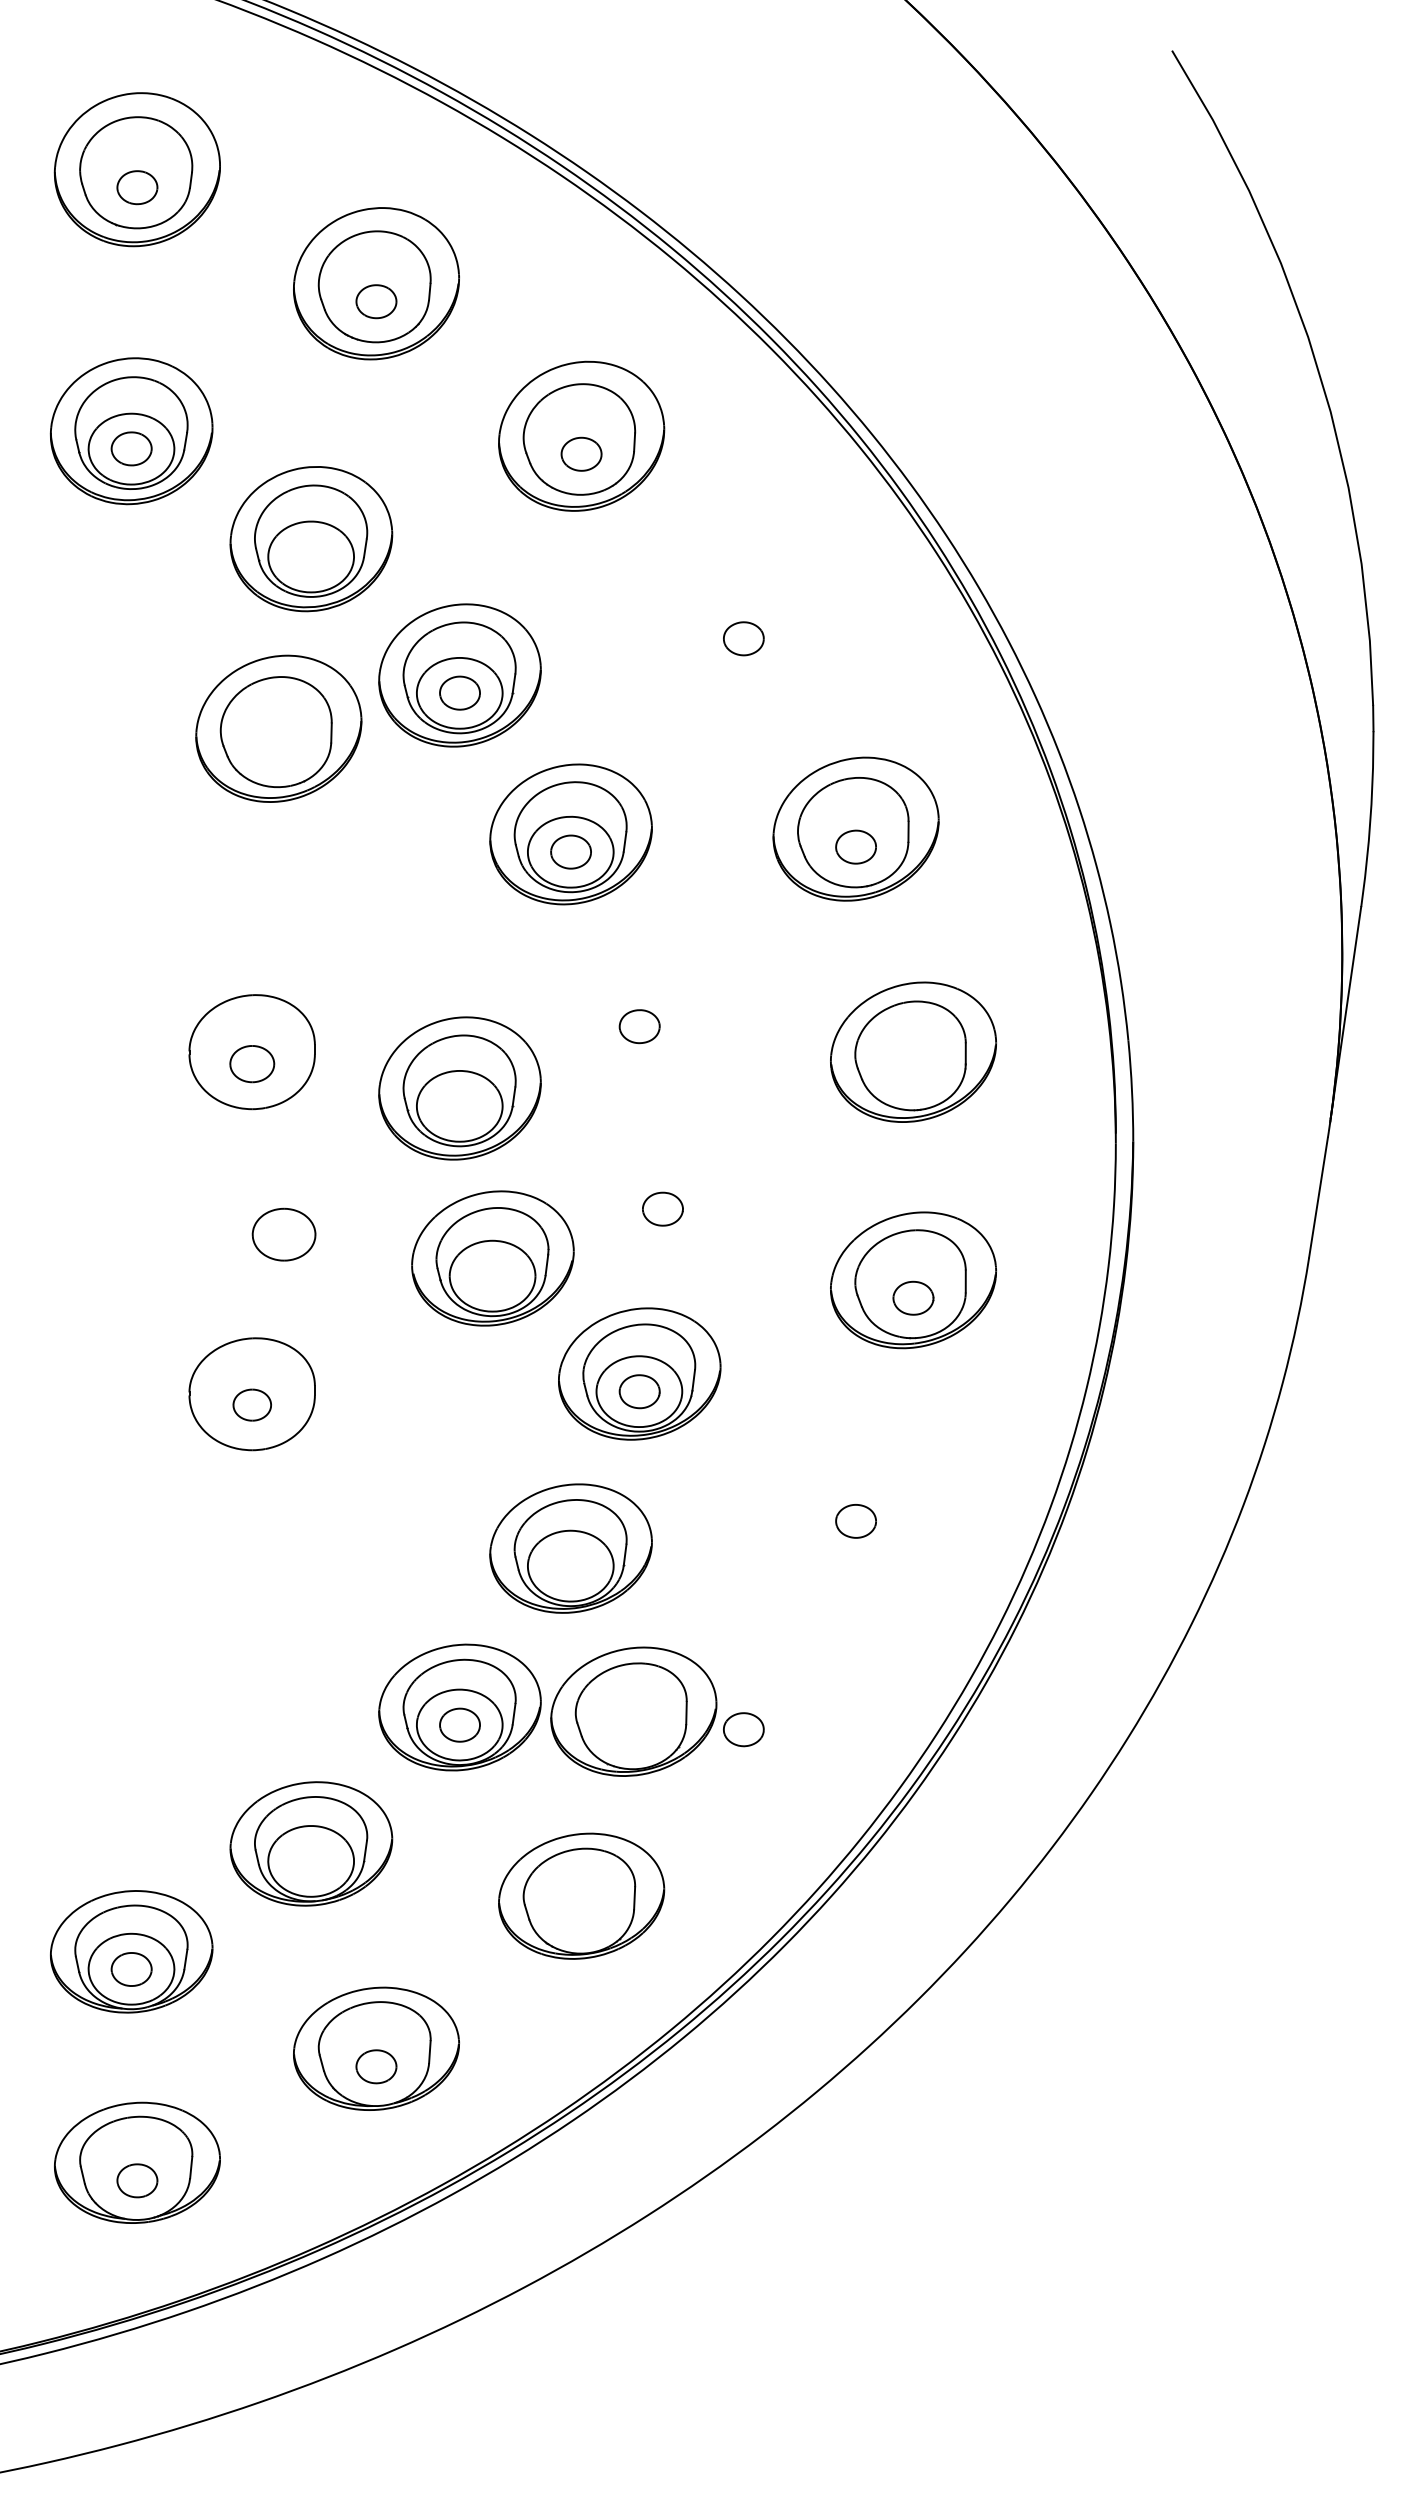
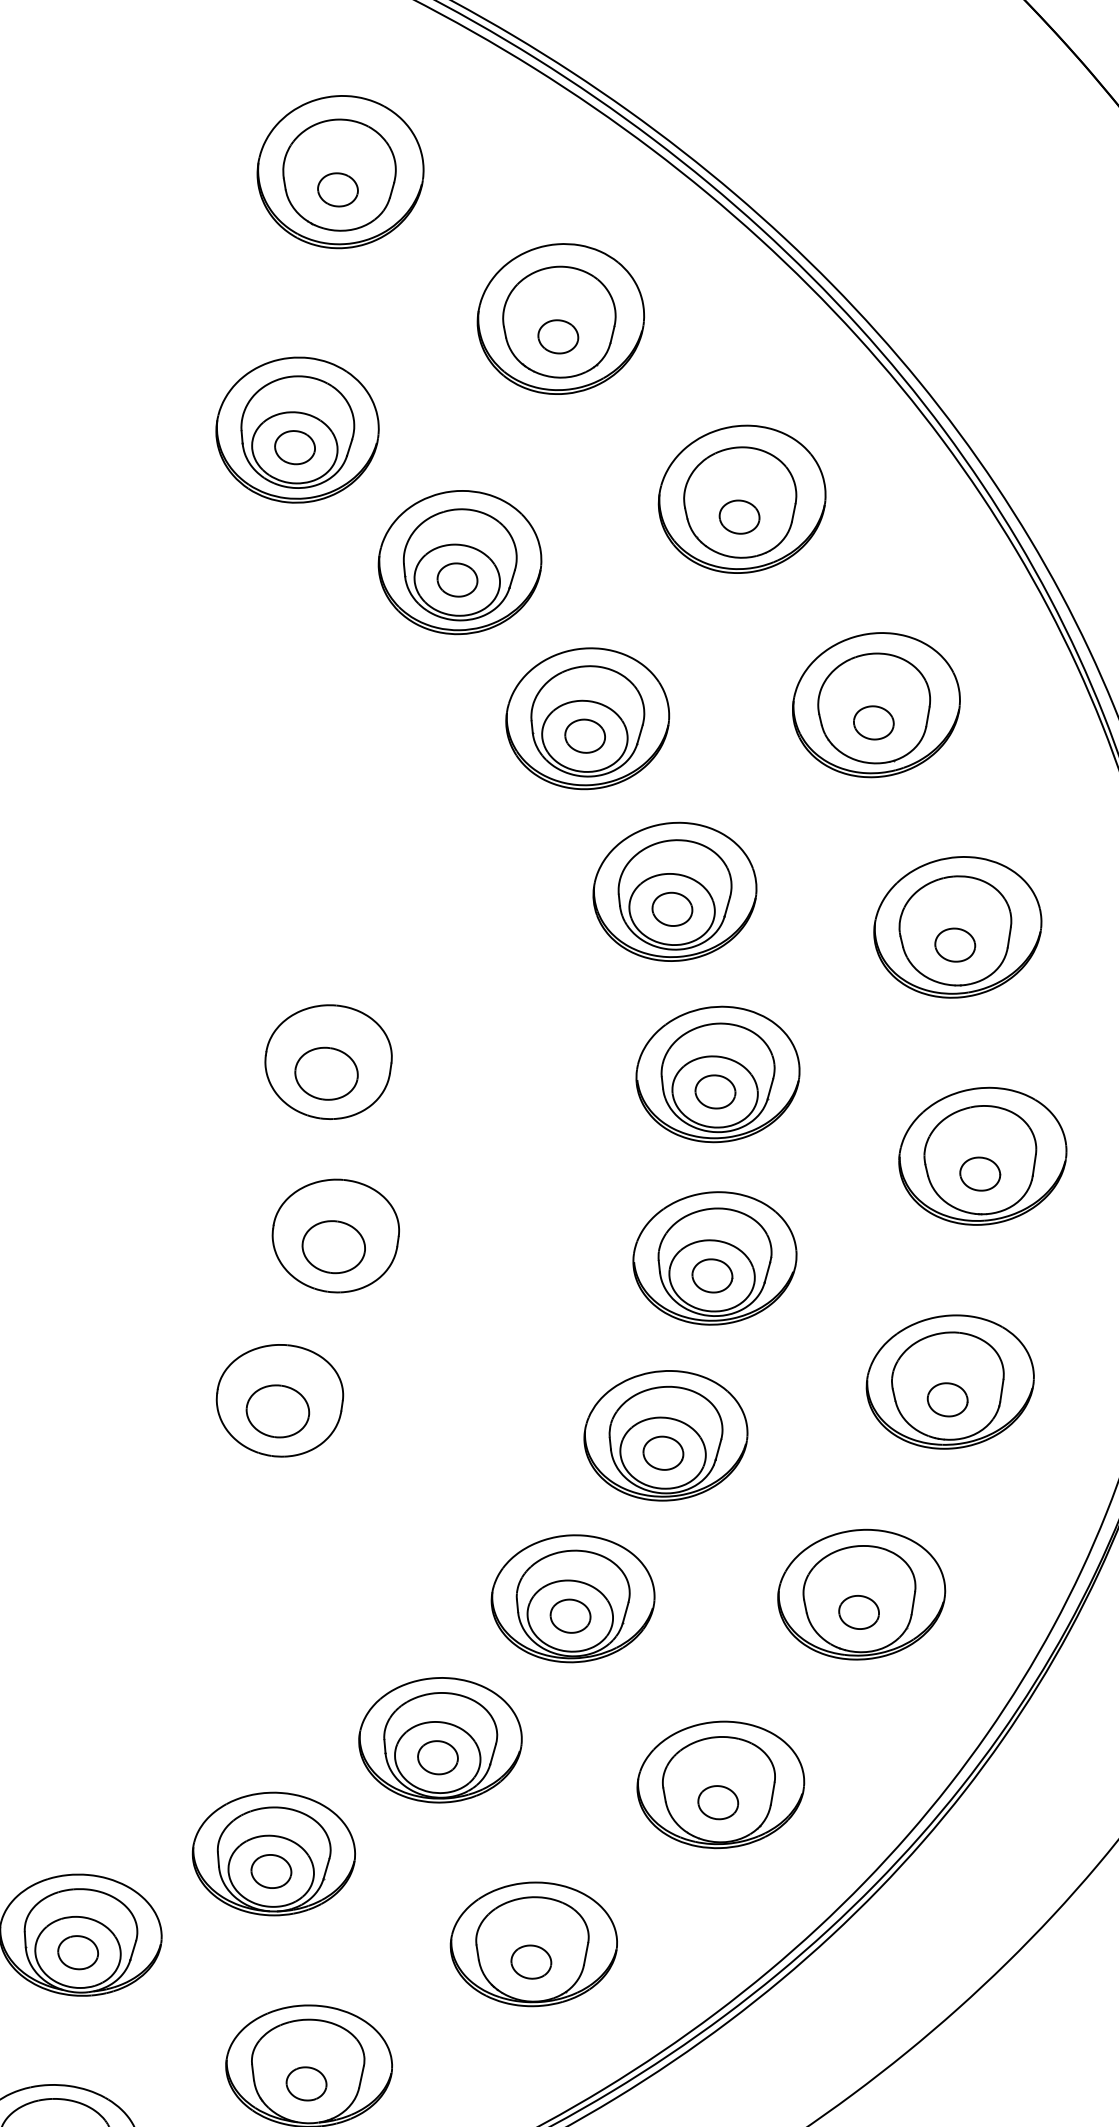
part: (311, 556) -> (457, 579), added
part: (278, 728) -> (876, 704), moved
part: (639, 1008) -> (717, 1073), added
part: (252, 1063) -> (326, 1073), size x1.43
part: (913, 1069) -> (980, 1173), added
part: (459, 1088) -> (528, 1127), removed
part: (283, 1222) -> (334, 1234), added
part: (492, 1258) -> (714, 1258), moved
part: (252, 1404) -> (278, 1410), size x1.67
part: (855, 1503) -> (861, 1594), added
part: (570, 1565) -> (570, 1615), added
part: (633, 1711) -> (720, 1784), moved
part: (311, 1861) -> (271, 1871), added
part: (581, 1913) -> (531, 1961), added

